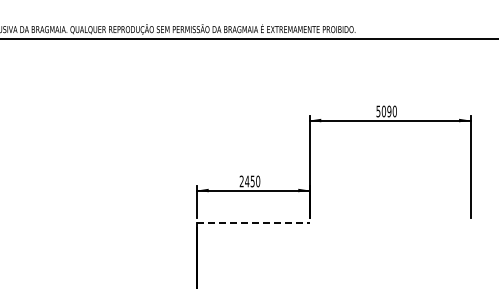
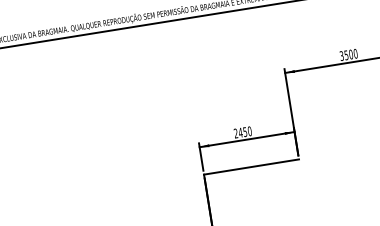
text: (383, 111) -> (346, 55), 5090 -> 3500
line: (253, 223) -> (251, 167), dashed -> solid

